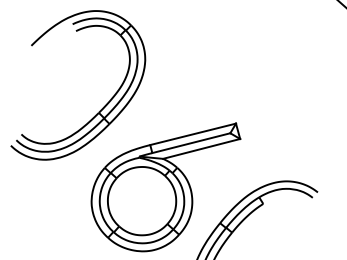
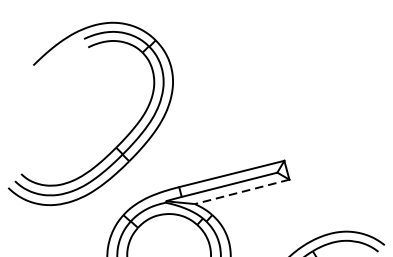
line: (201, 148) -> (242, 191), solid -> dashed

